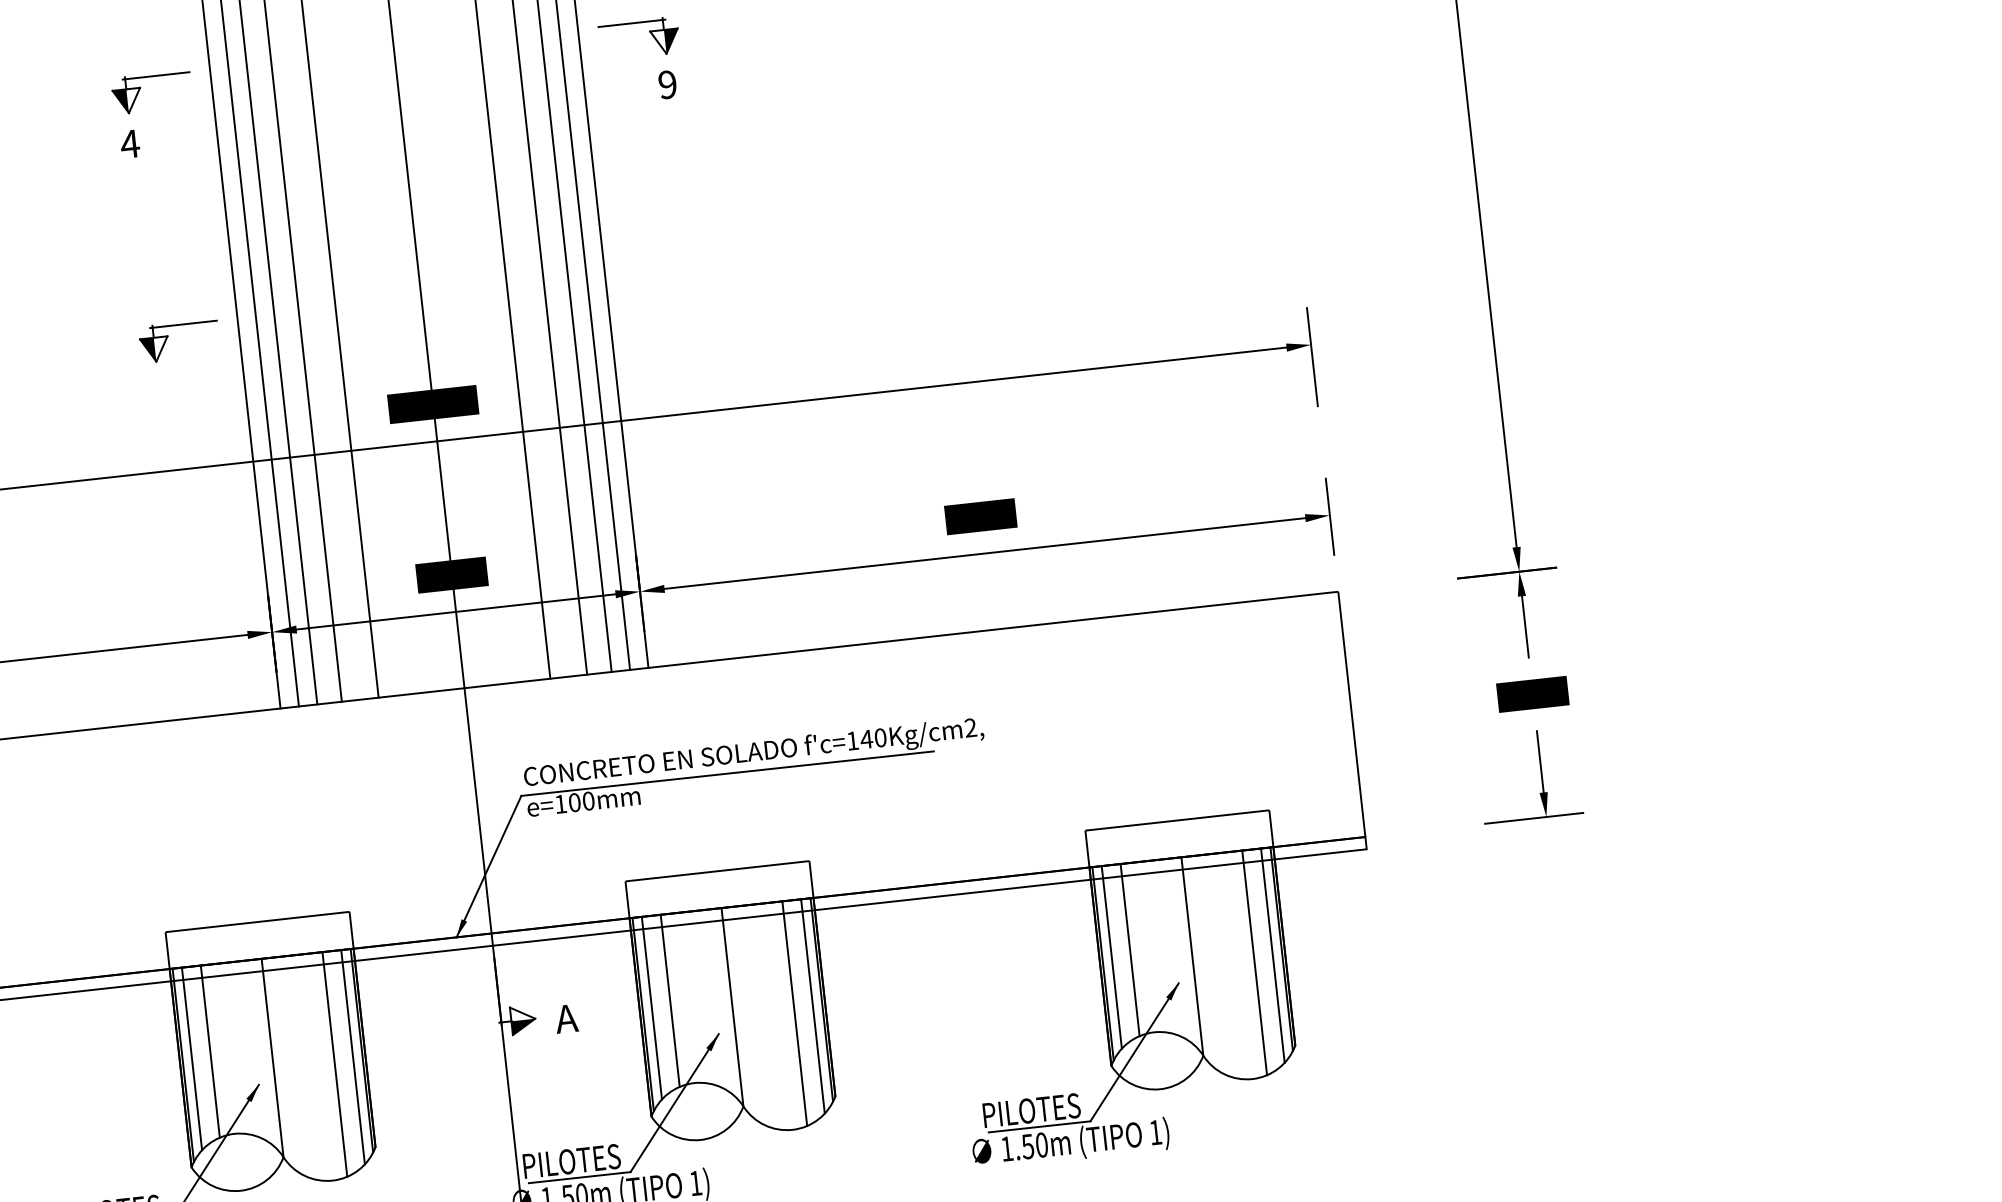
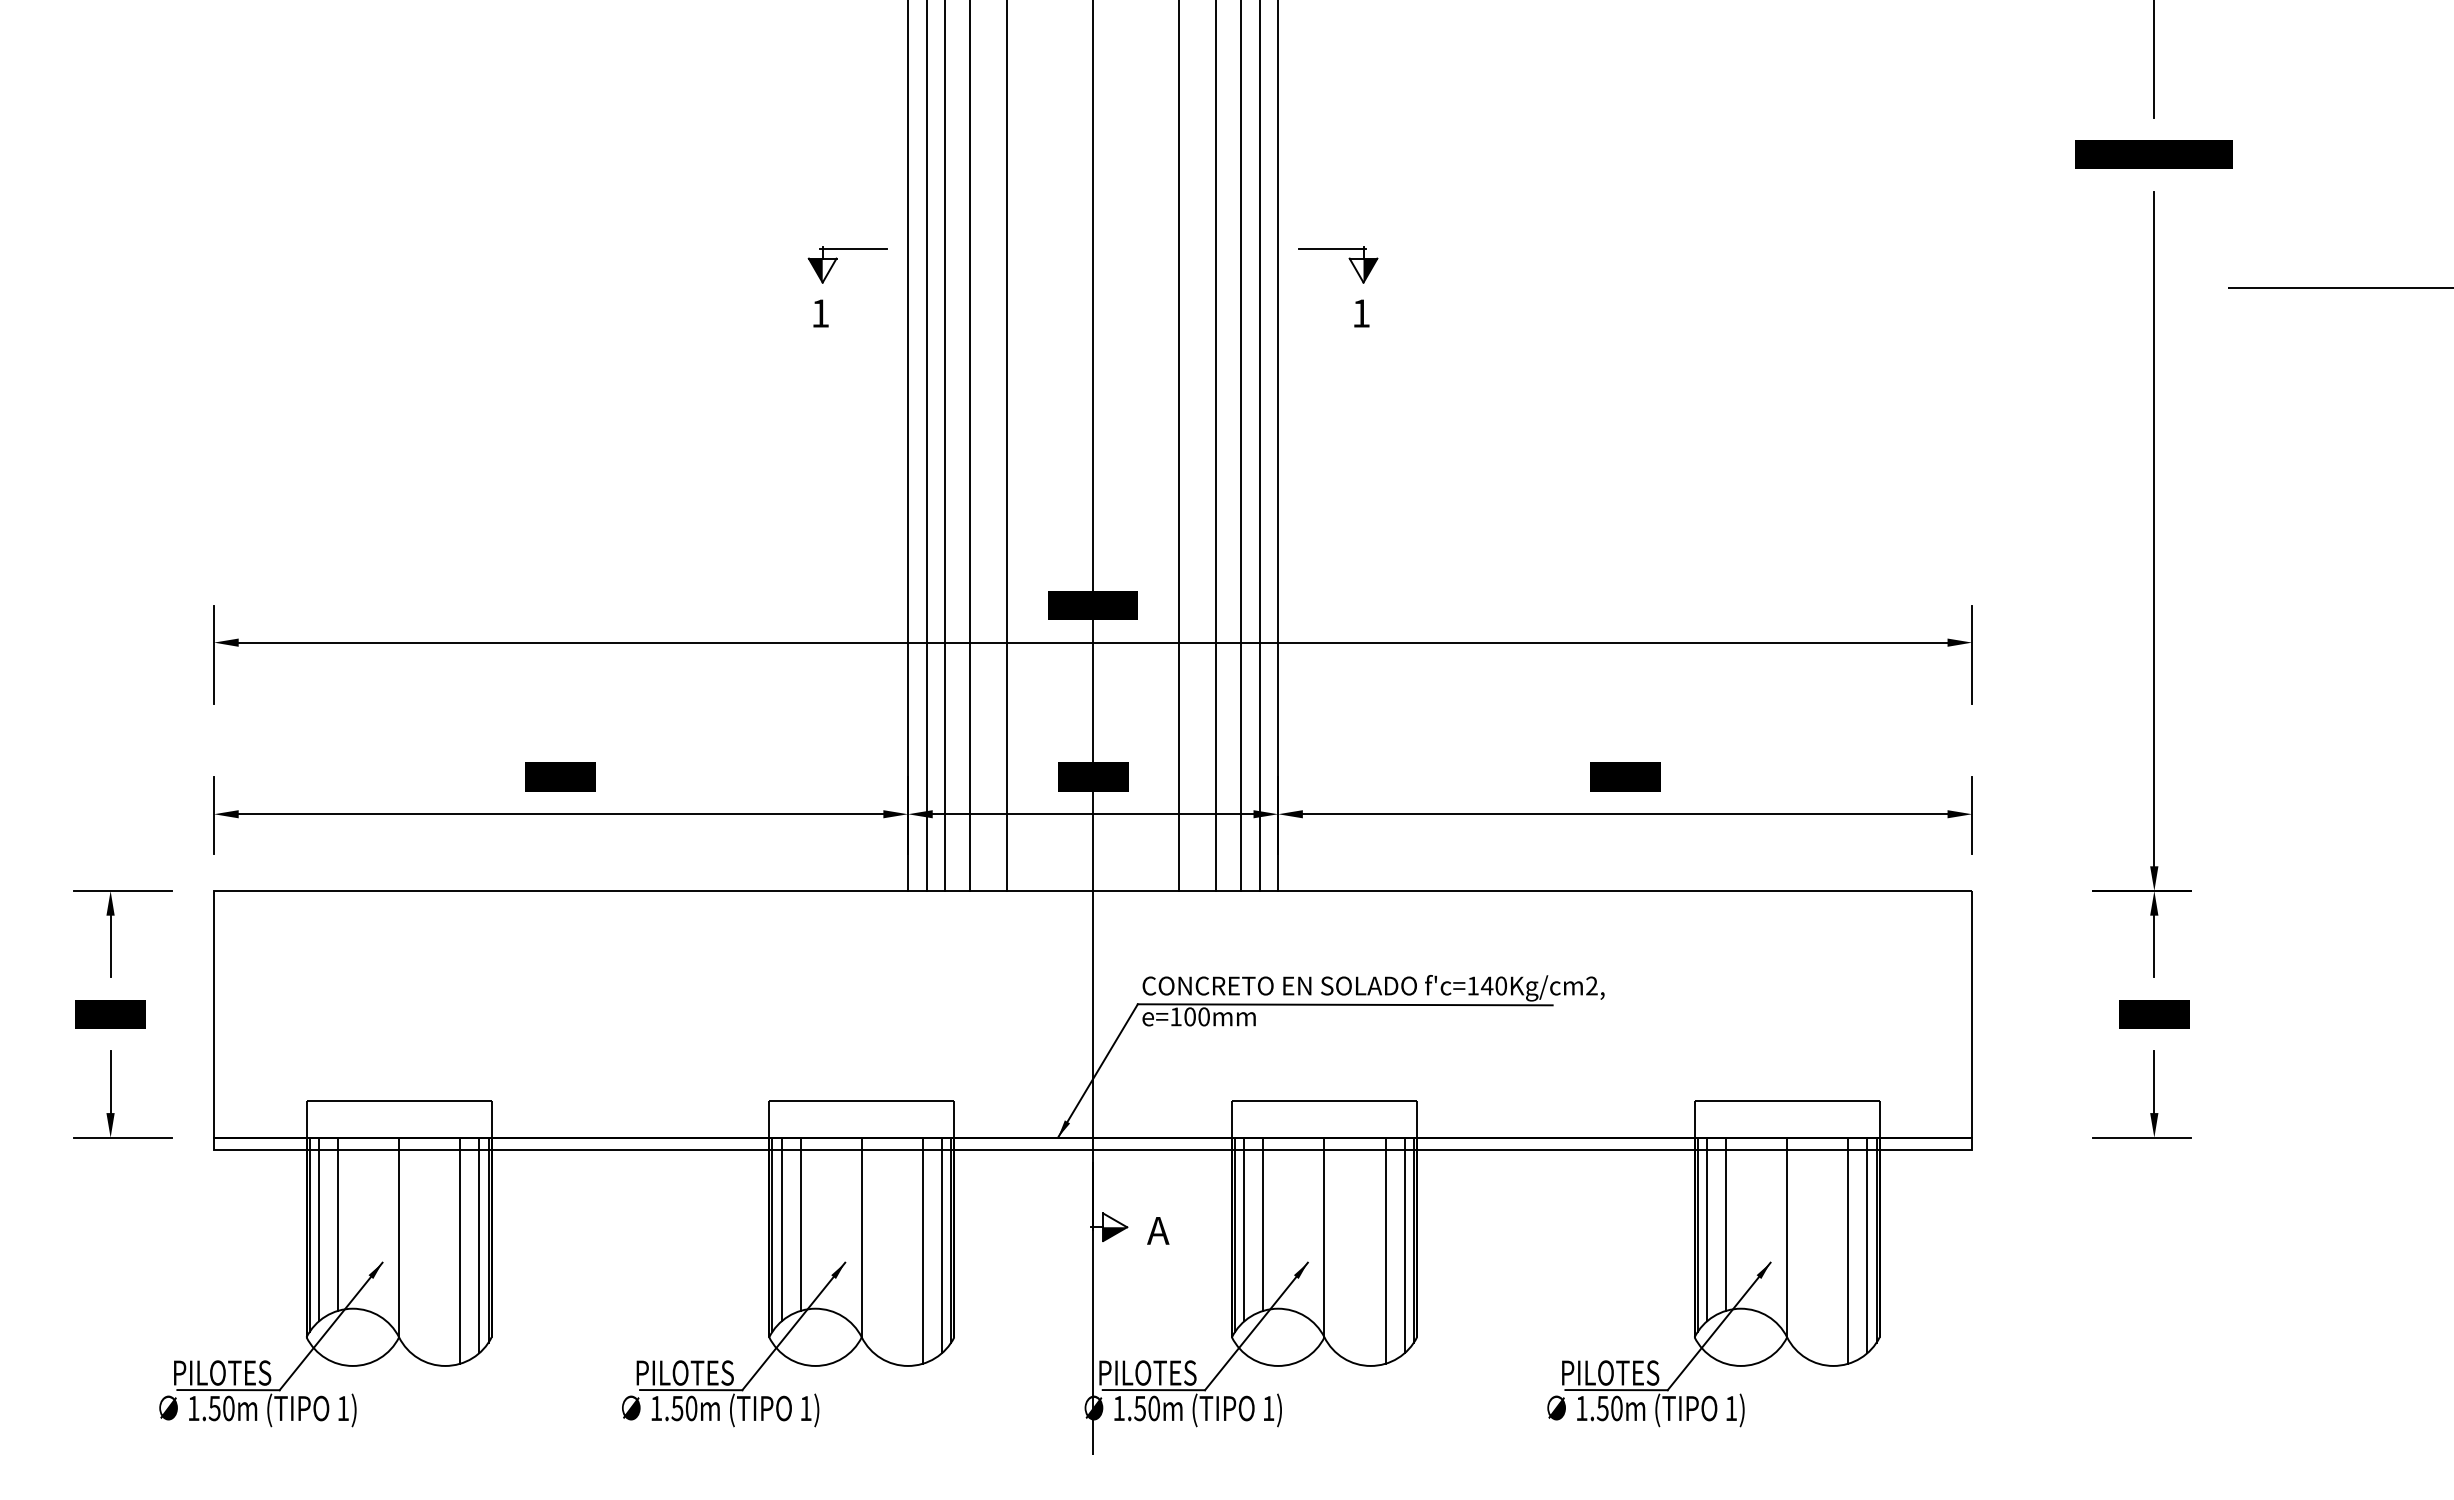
text: (666, 84) -> (1360, 313), 9 -> 1
text: (129, 144) -> (819, 313), 4 -> 1
part: (168, 337) -> (837, 509), removed

